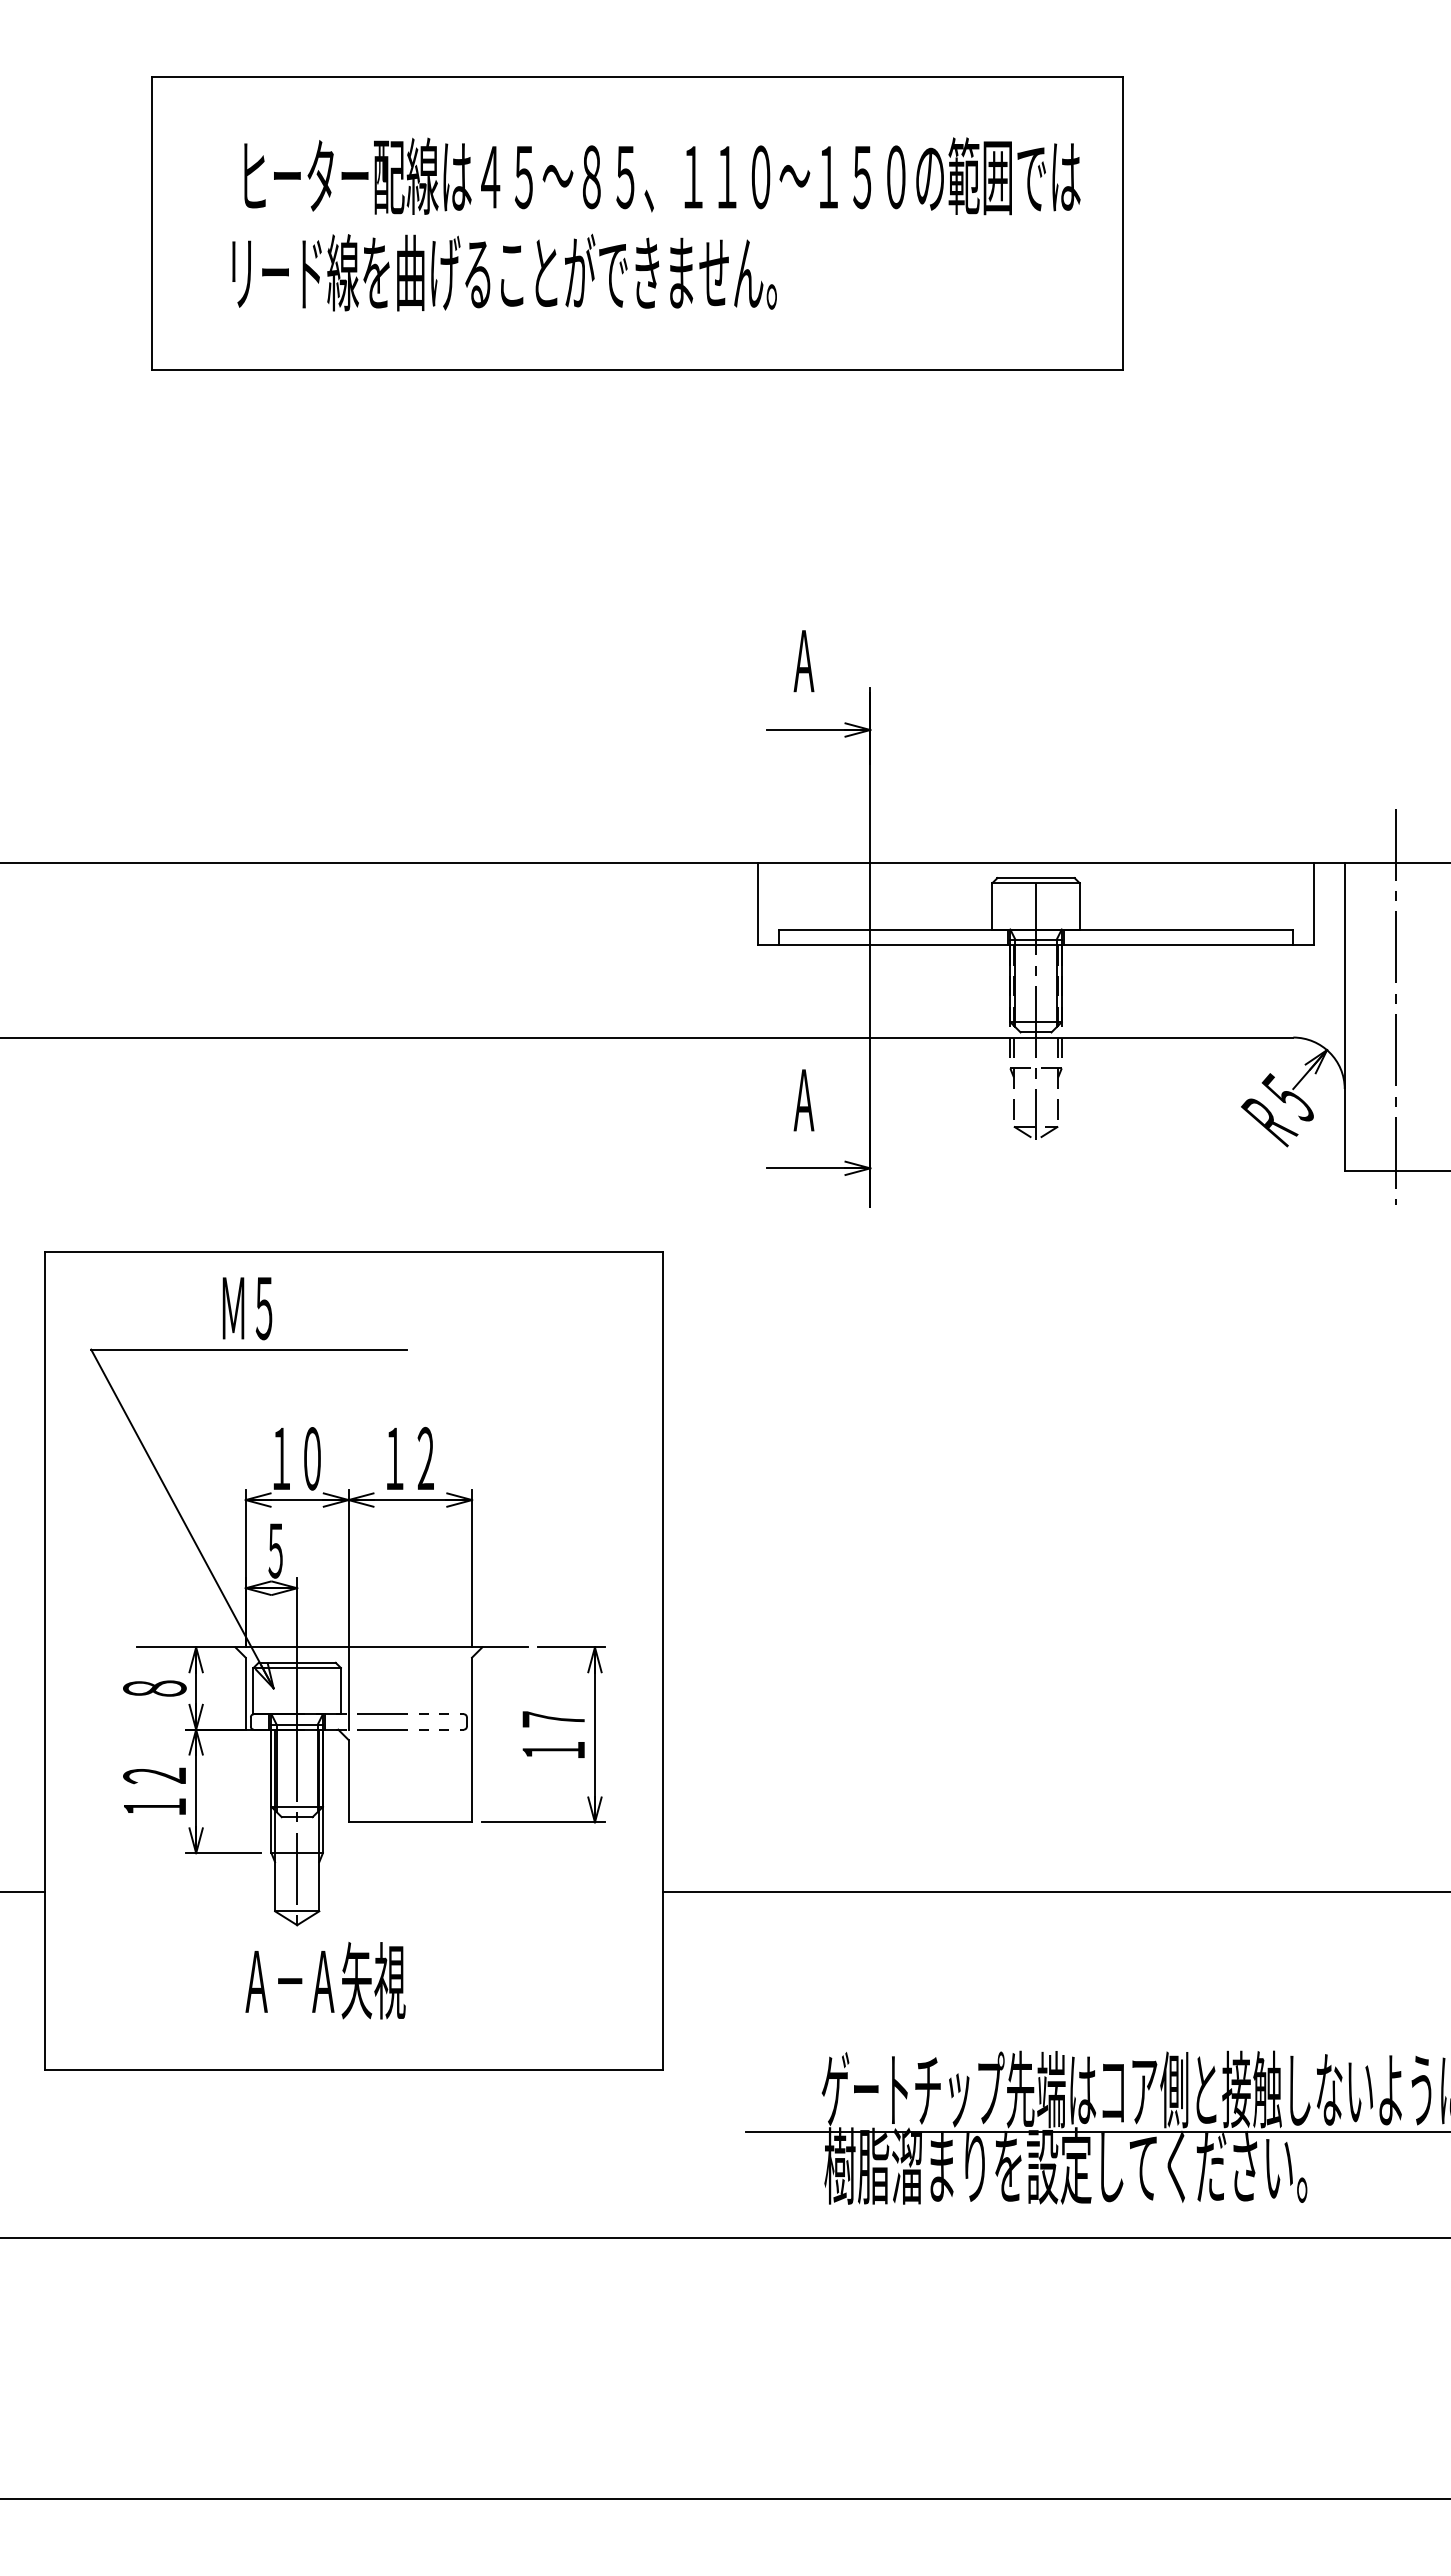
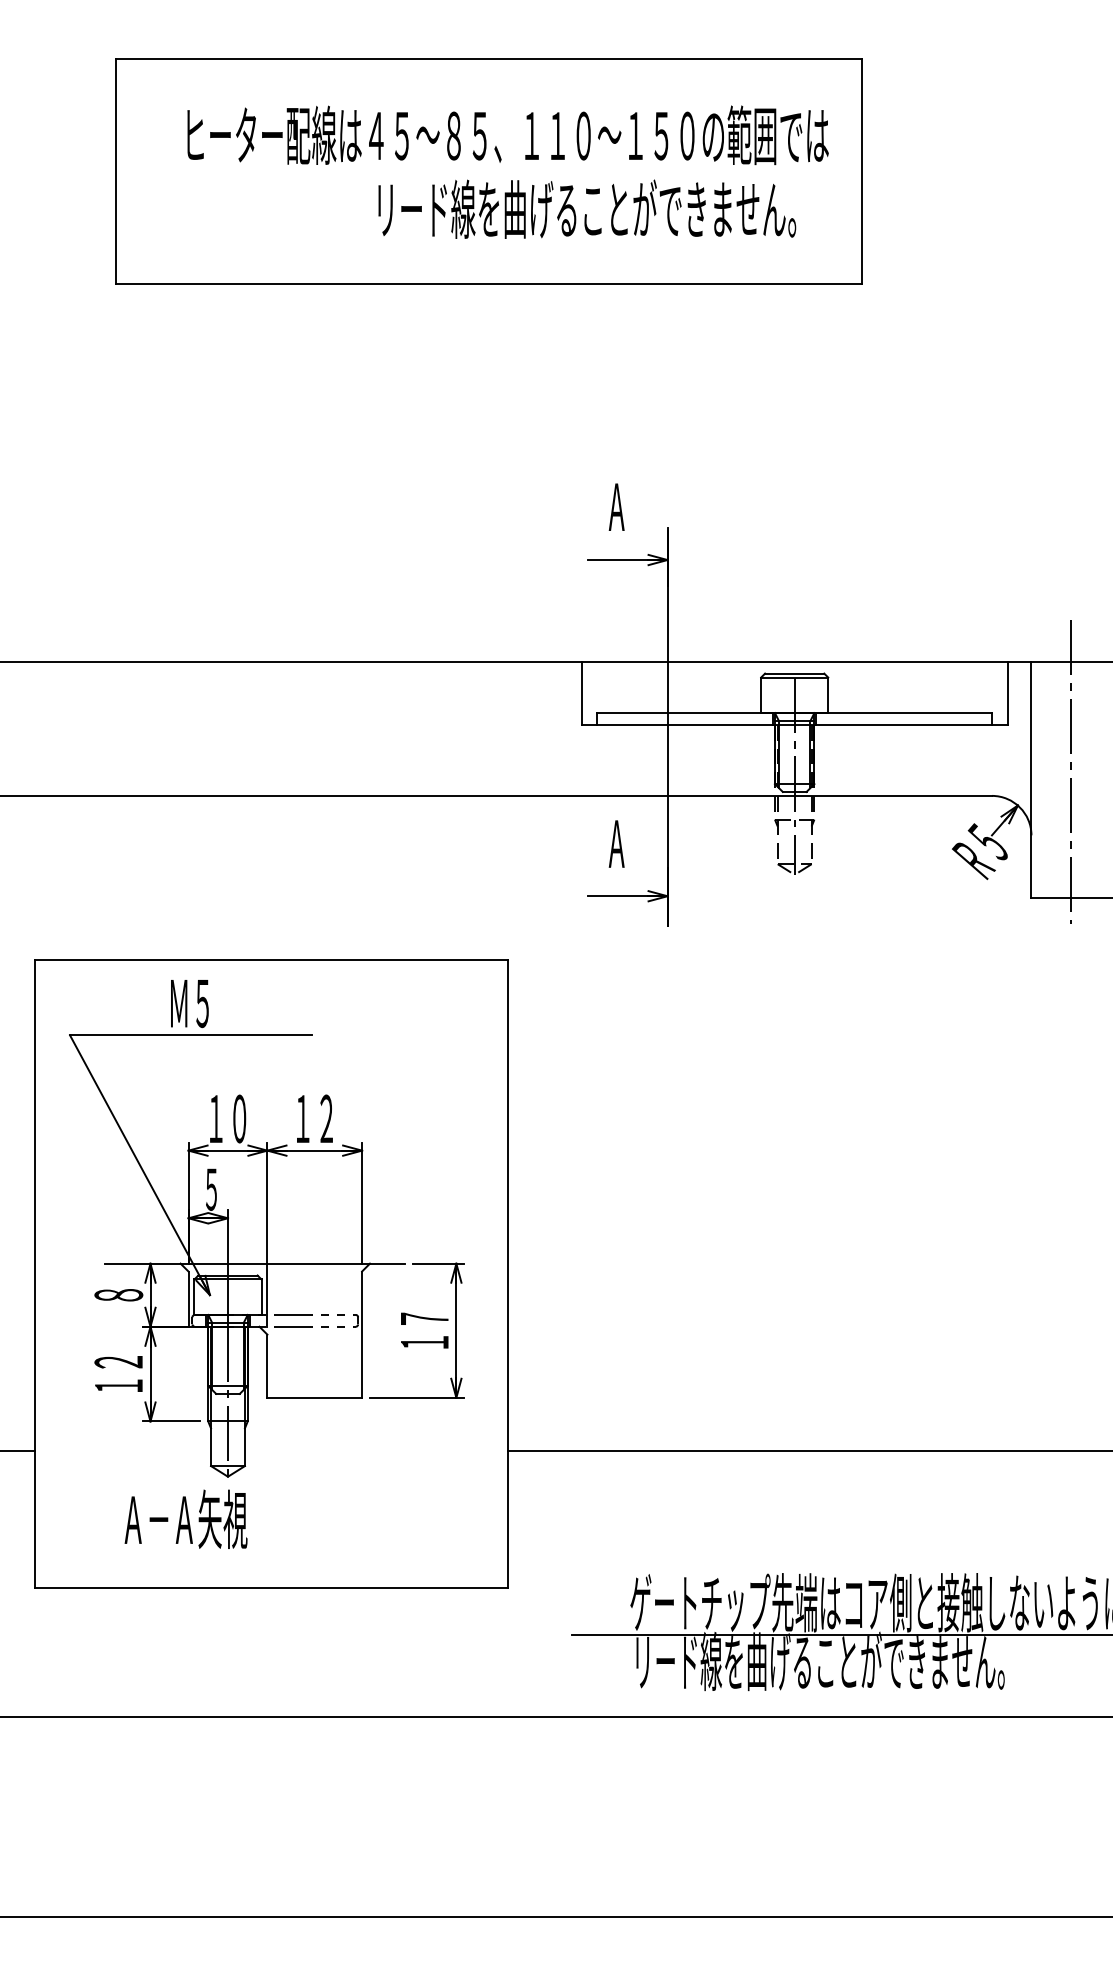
text: (504, 272) -> (587, 209), moved
text: (325, 1980) -> (186, 1519), moved
text: (1066, 2165) -> (818, 1661), 樹脂溜まりを設定してください。 -> リード線を曲げることができません。

